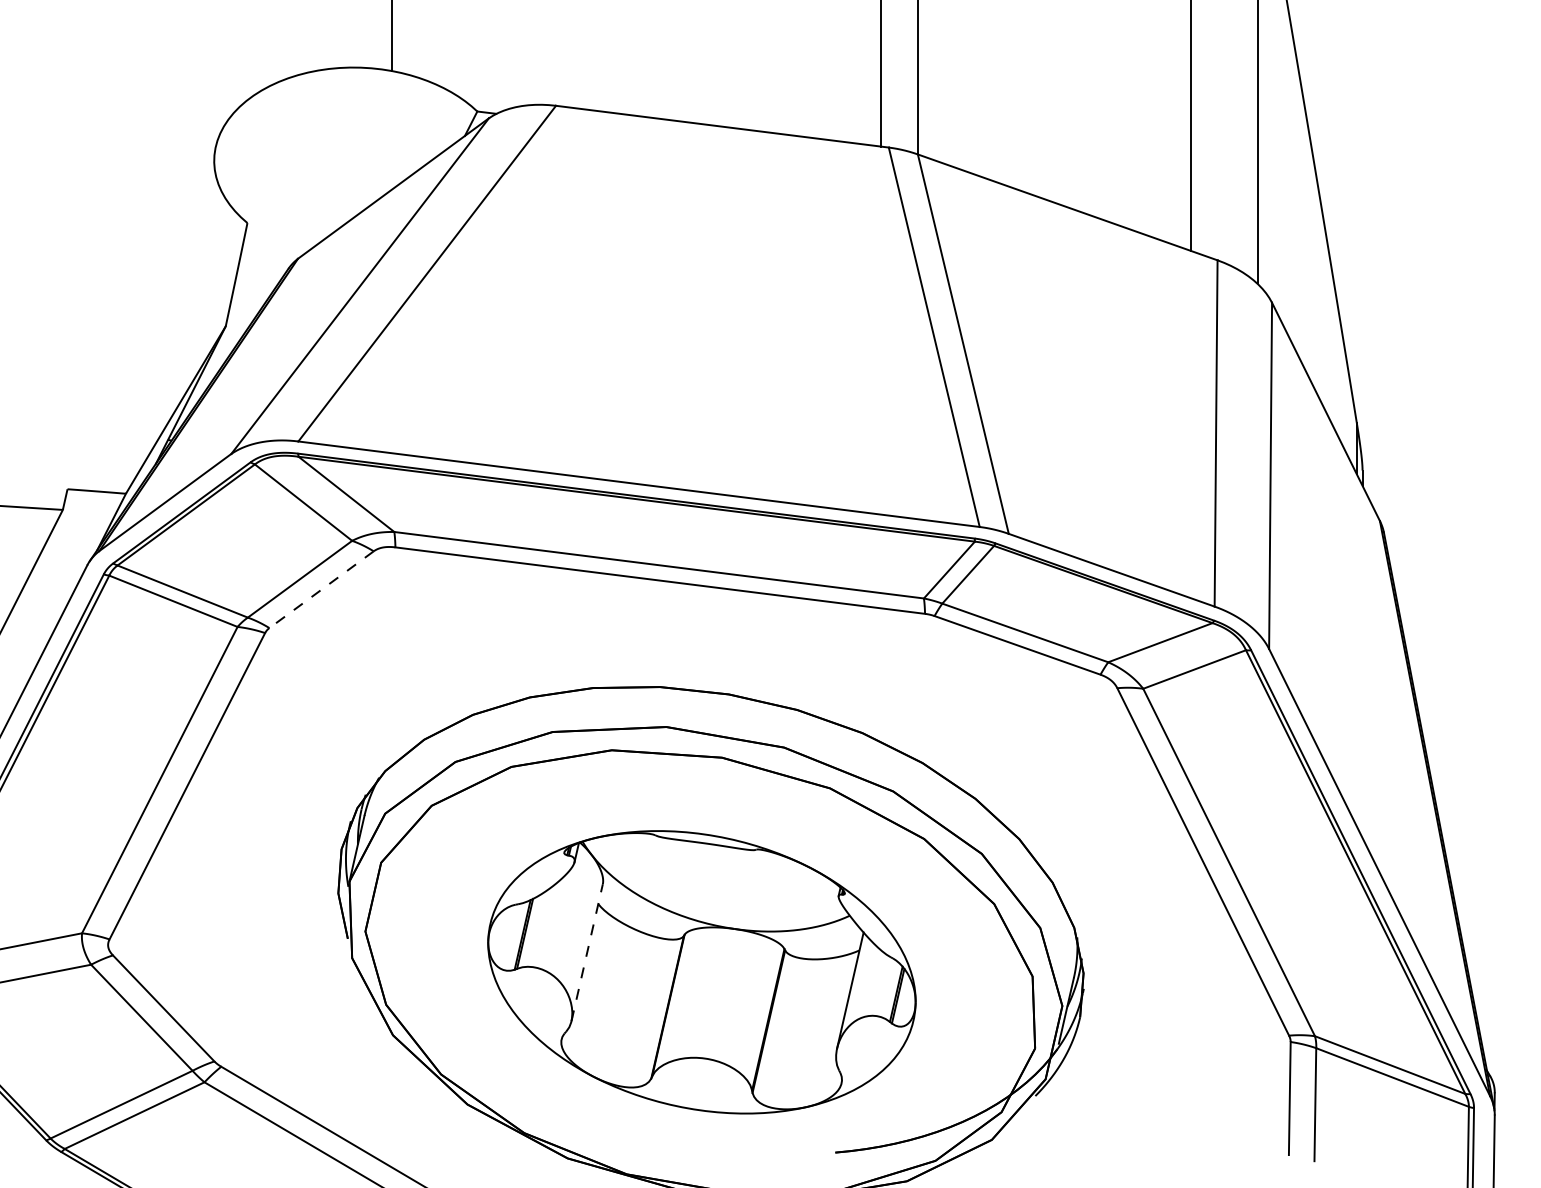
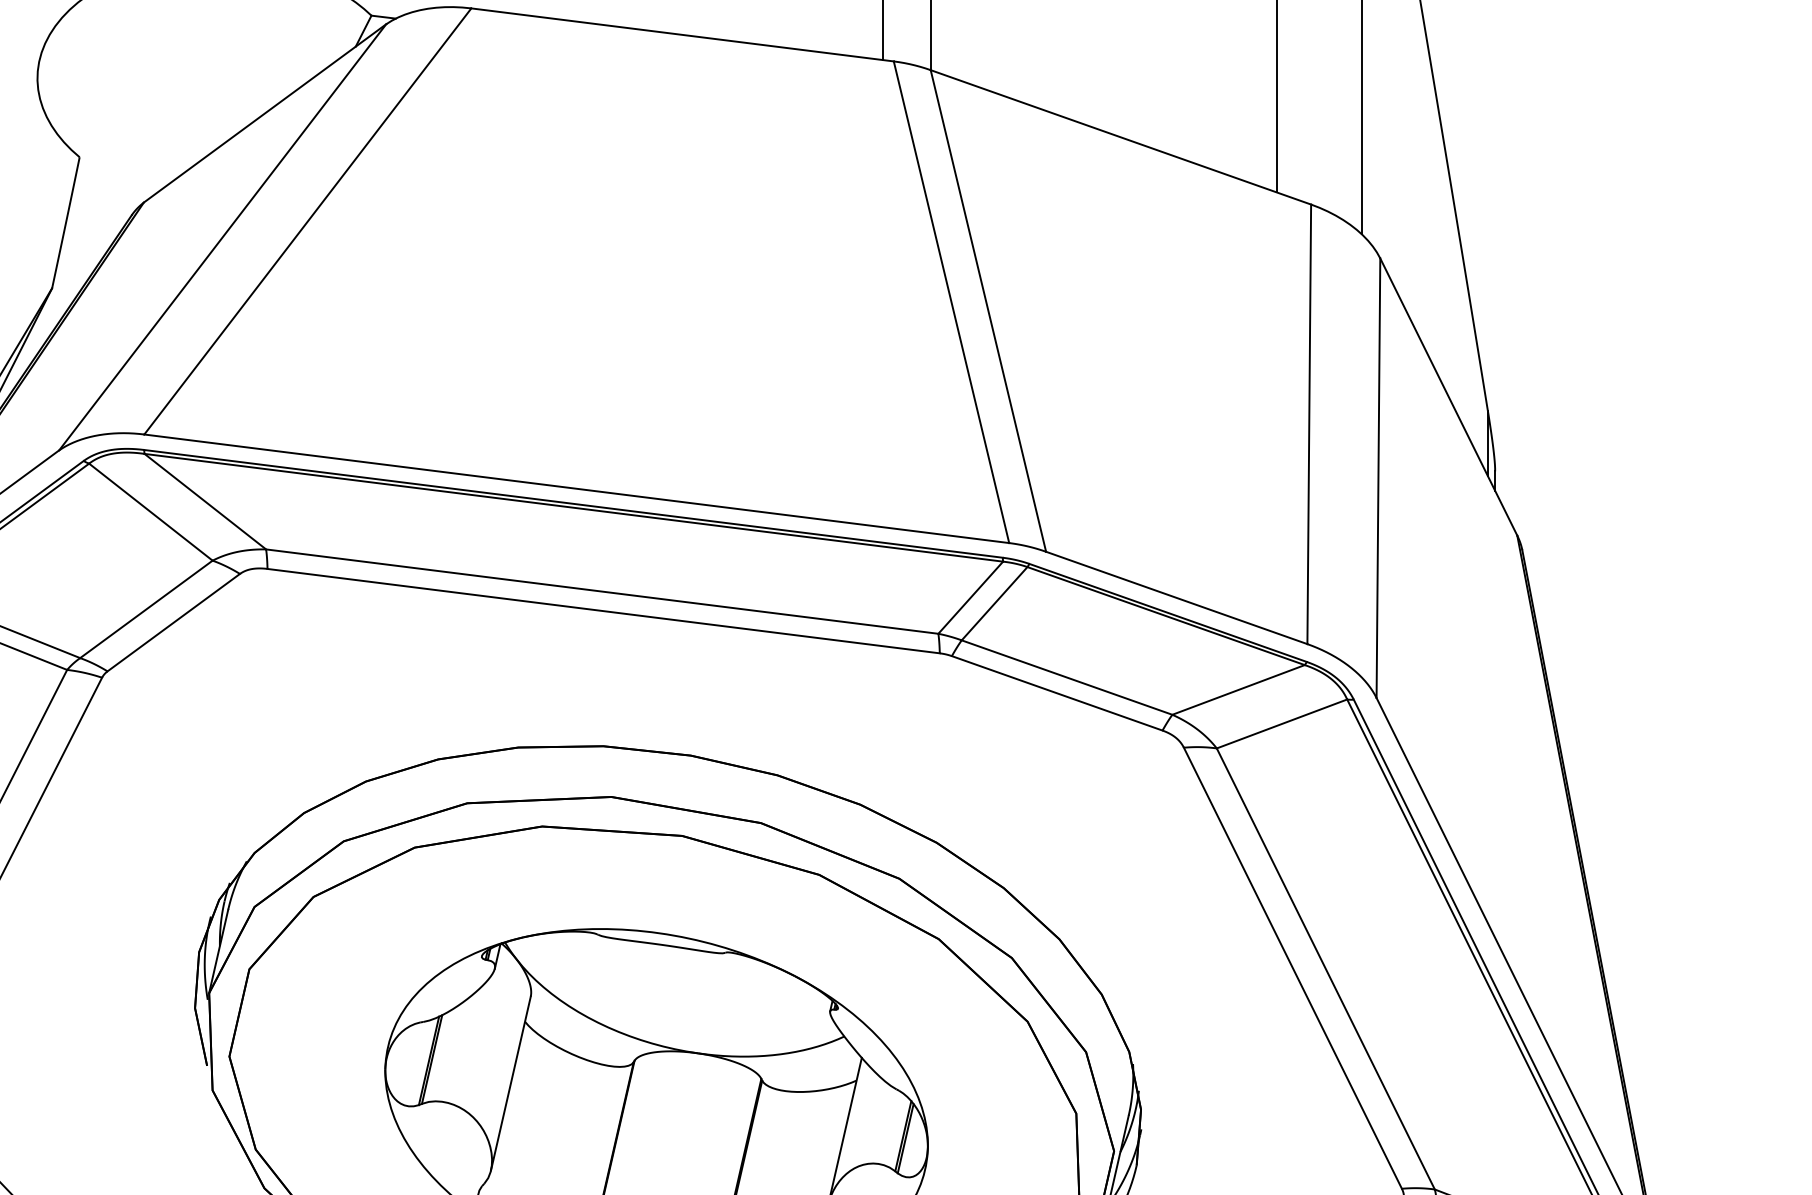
line: (321, 589) -> (173, 622), dashed -> solid
line: (587, 952) -> (511, 1083), dashed -> solid

